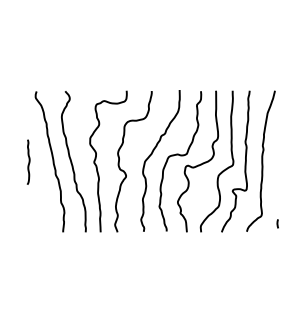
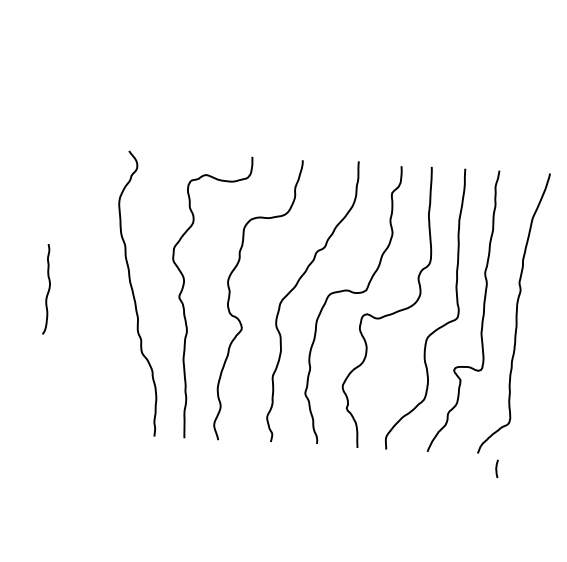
curve: (52, 161) -> (95, 290), removed
curve: (277, 223) -> (496, 468), moved

